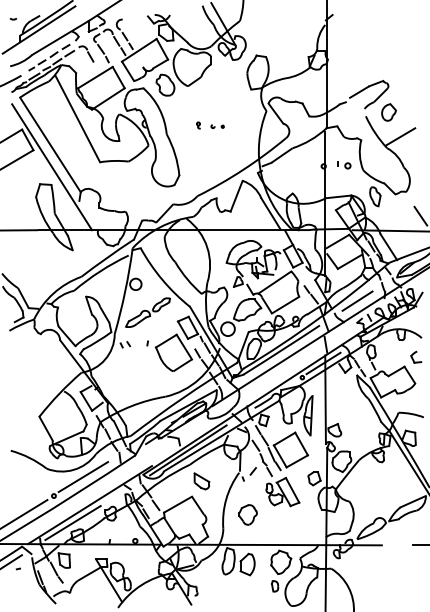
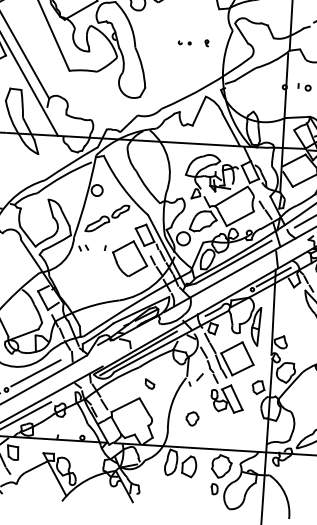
part: (198, 125) -> (206, 43), moved
part: (201, 481) -> (149, 384), size x0.6
part: (247, 514) -> (192, 418), size x0.7

